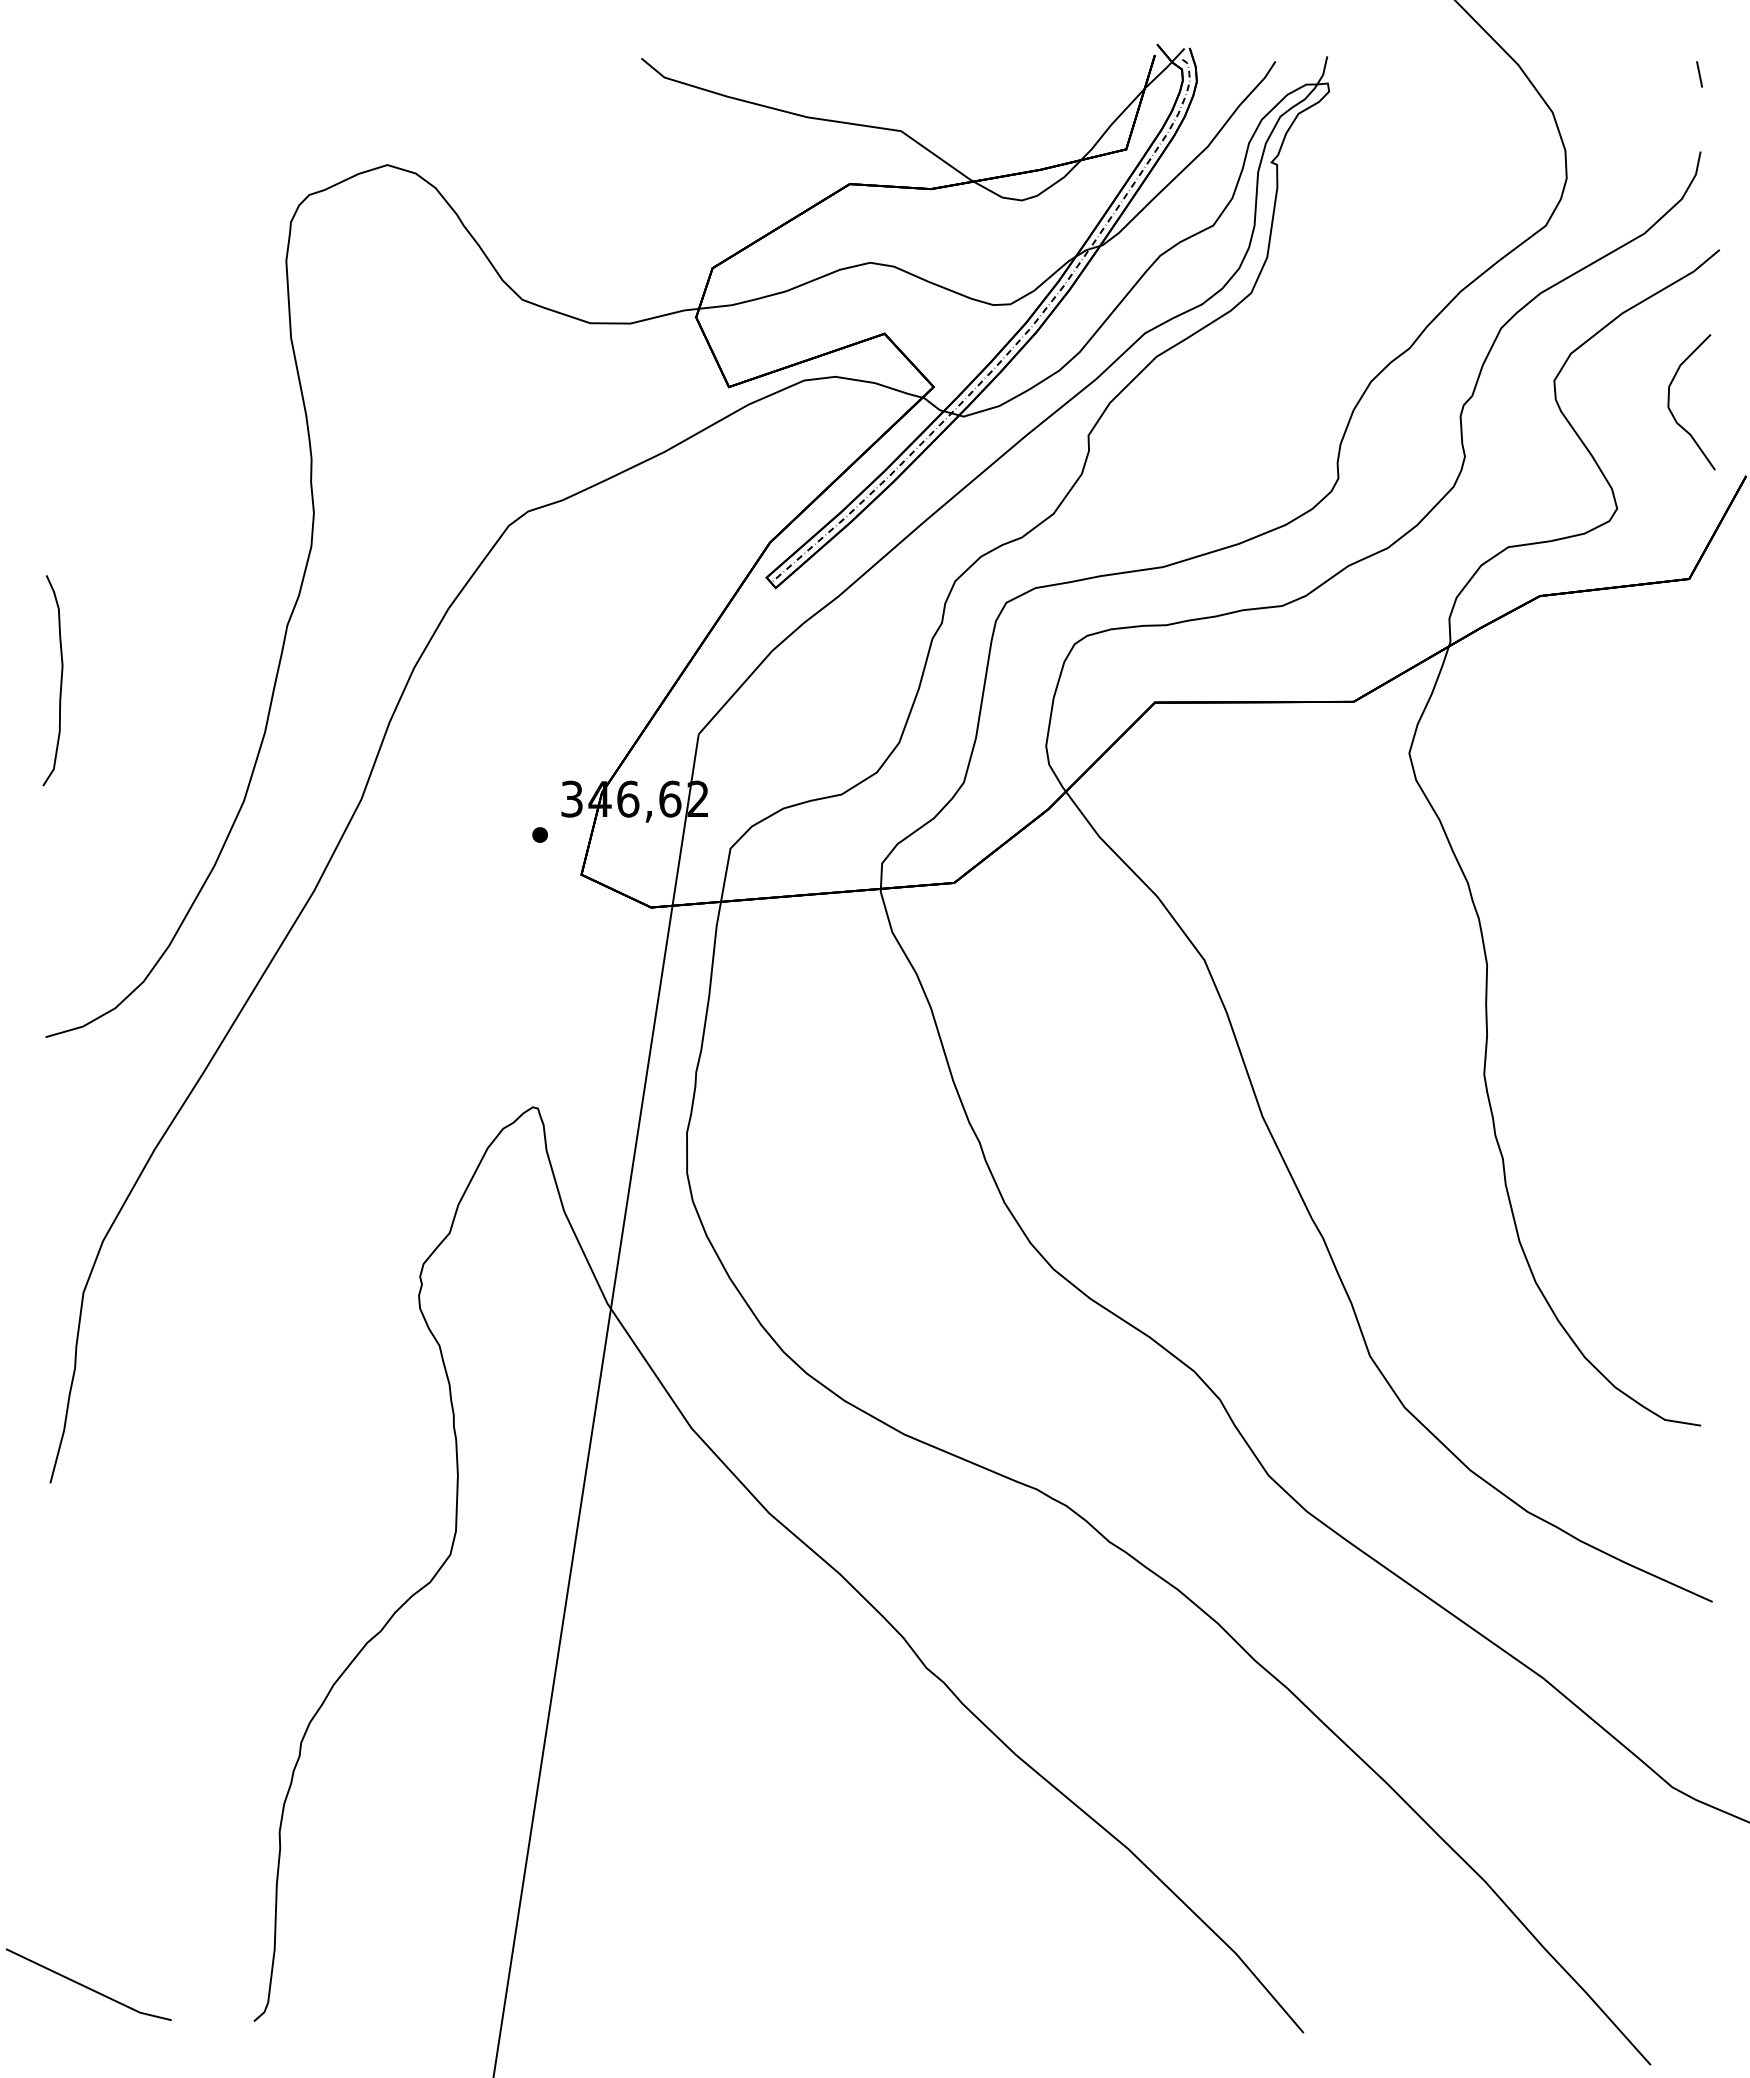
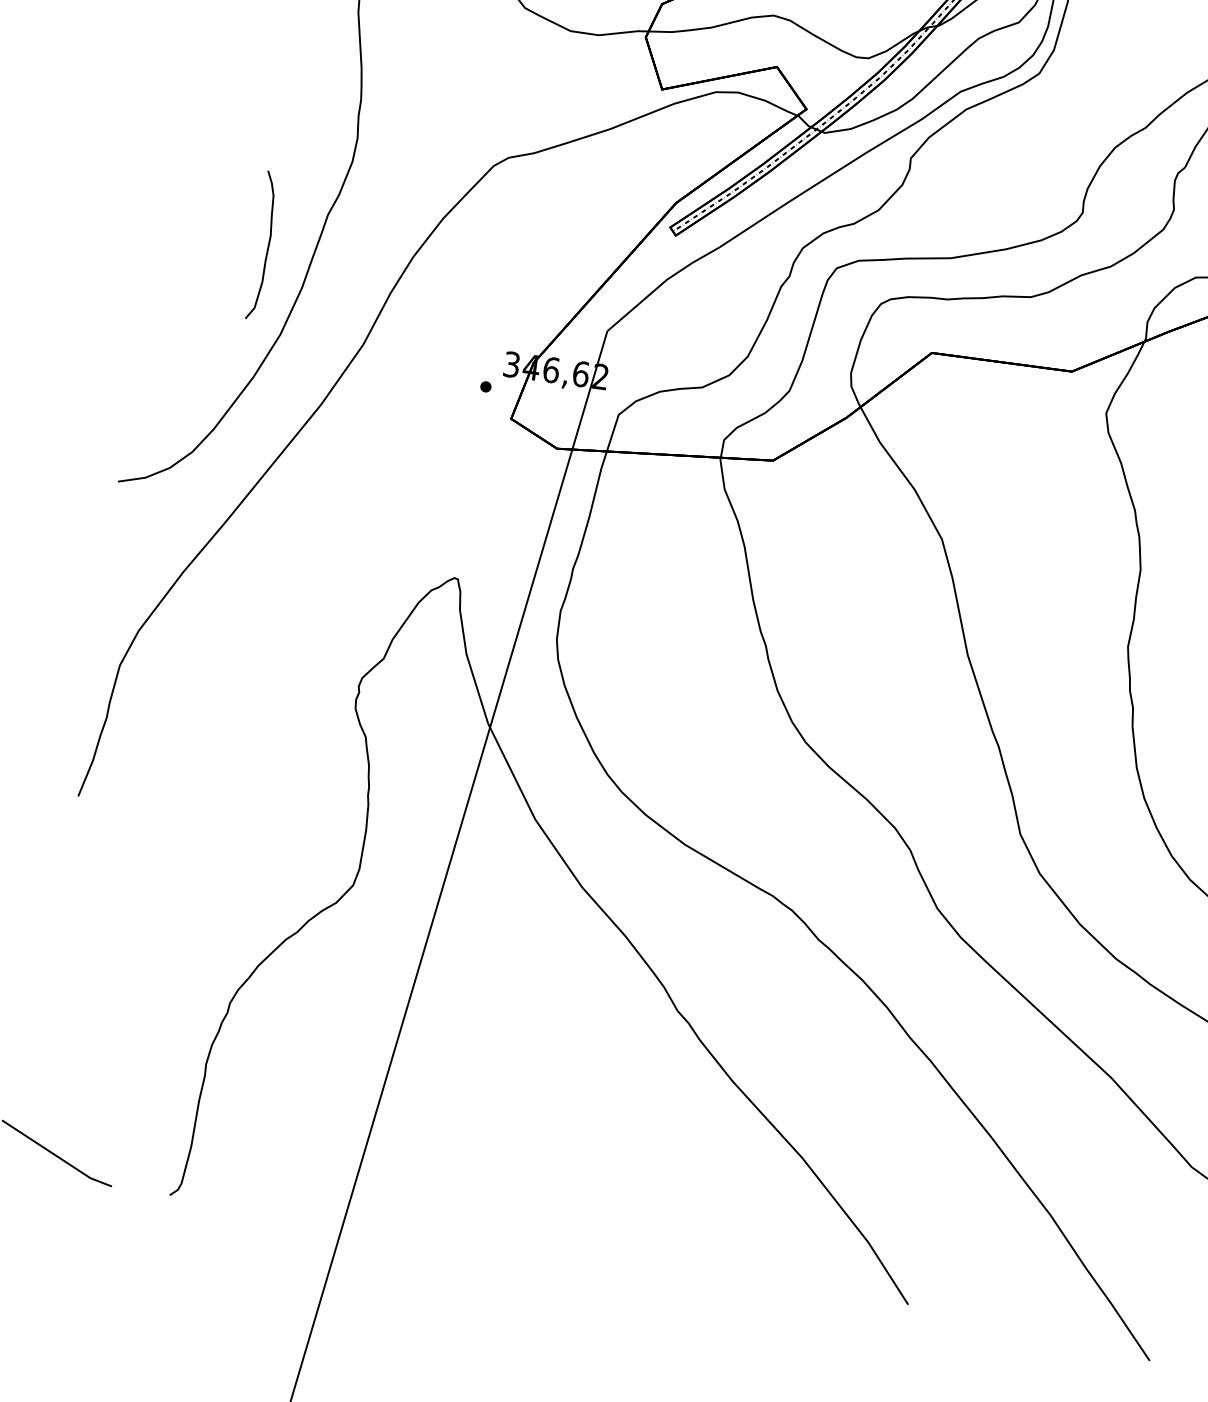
curve: (60, 680) -> (267, 246), moved

